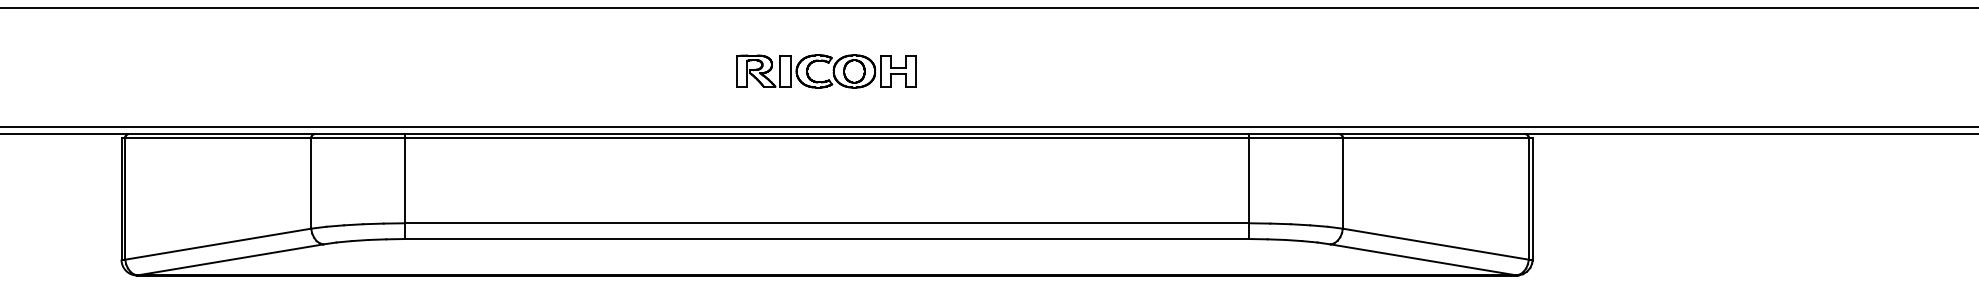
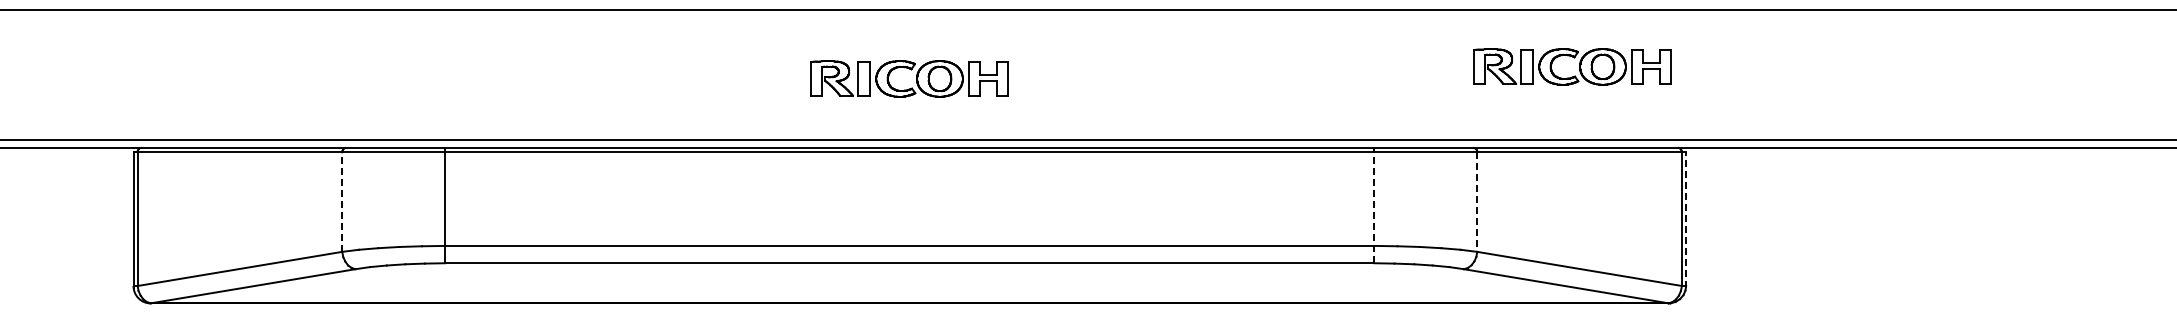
part: (1435, 60) -> (1579, 66), added
line: (311, 183) -> (342, 202), solid -> dashed
line: (1343, 183) -> (1477, 202), solid -> dashed
line: (1249, 186) -> (1374, 205), solid -> dashed
line: (1533, 200) -> (1686, 220), solid -> dashed

